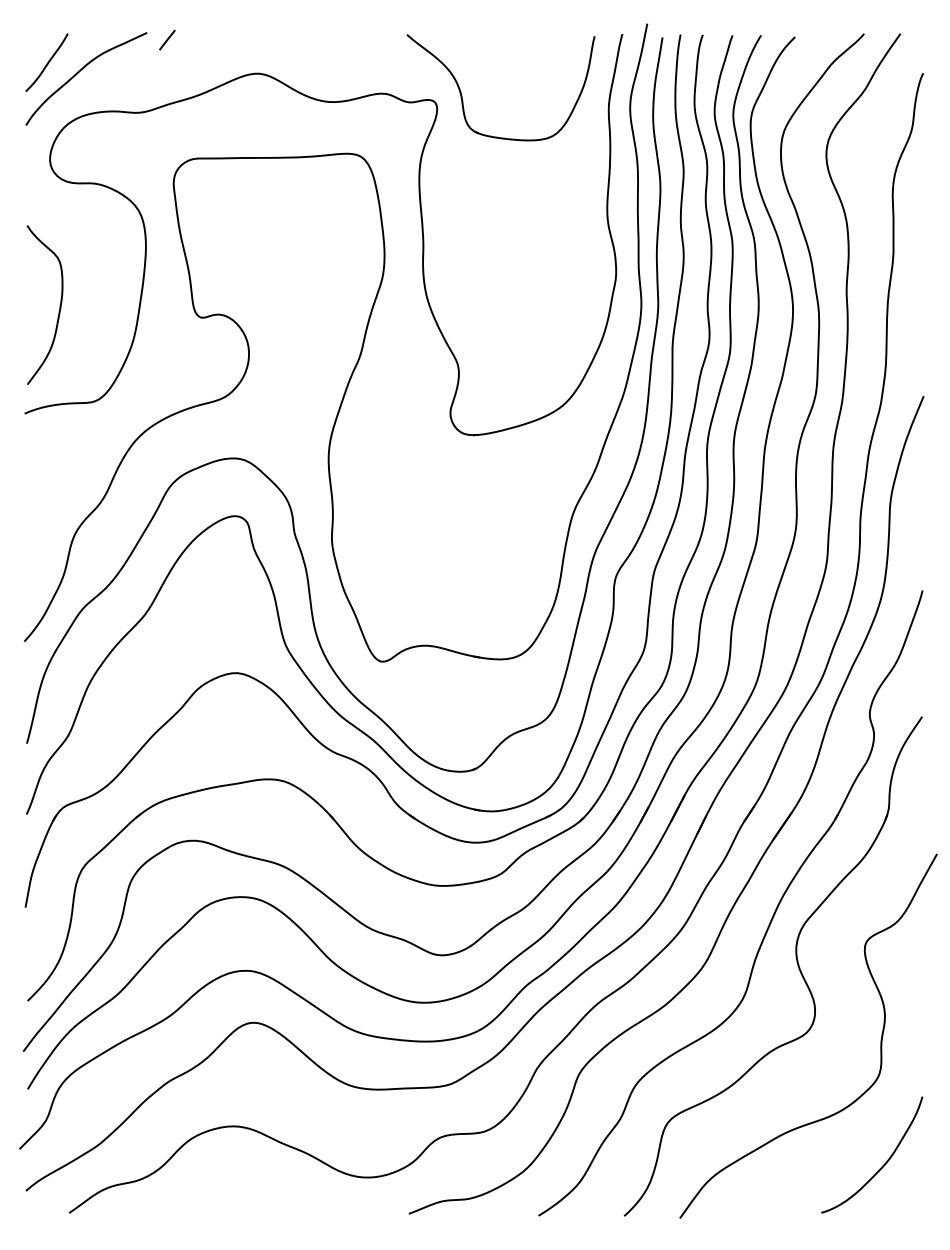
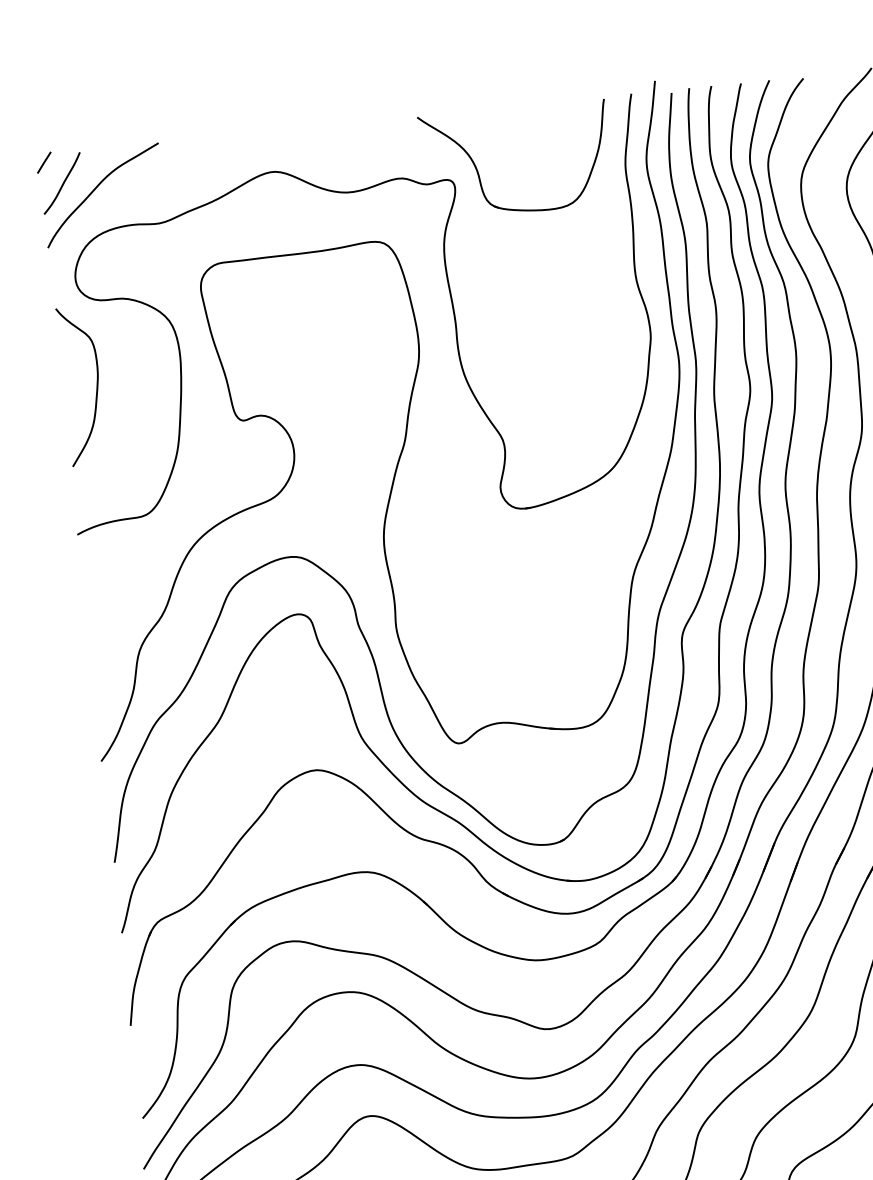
line: (167, 39) -> (44, 162), moved
curve: (59, 305) -> (96, 384), moved

